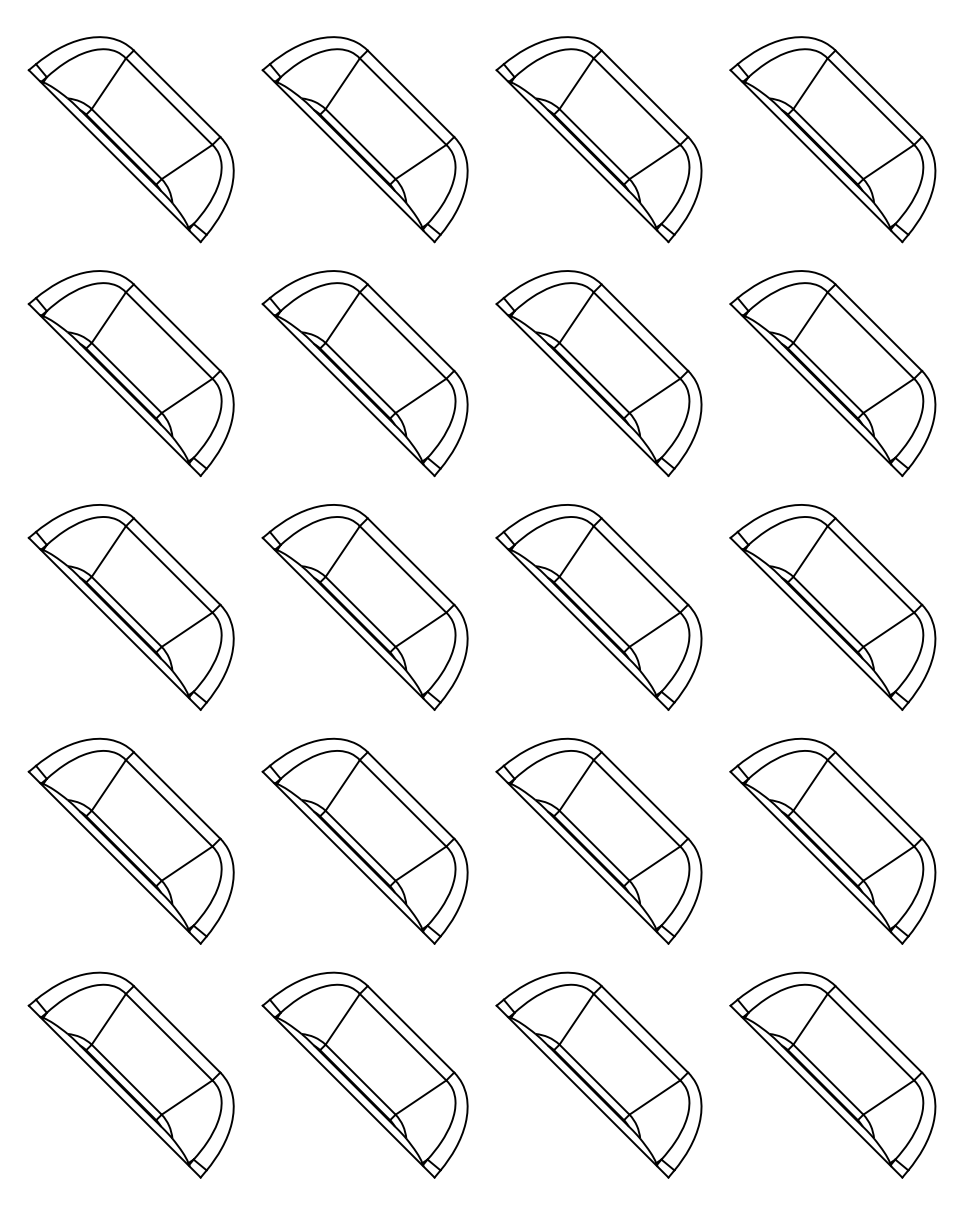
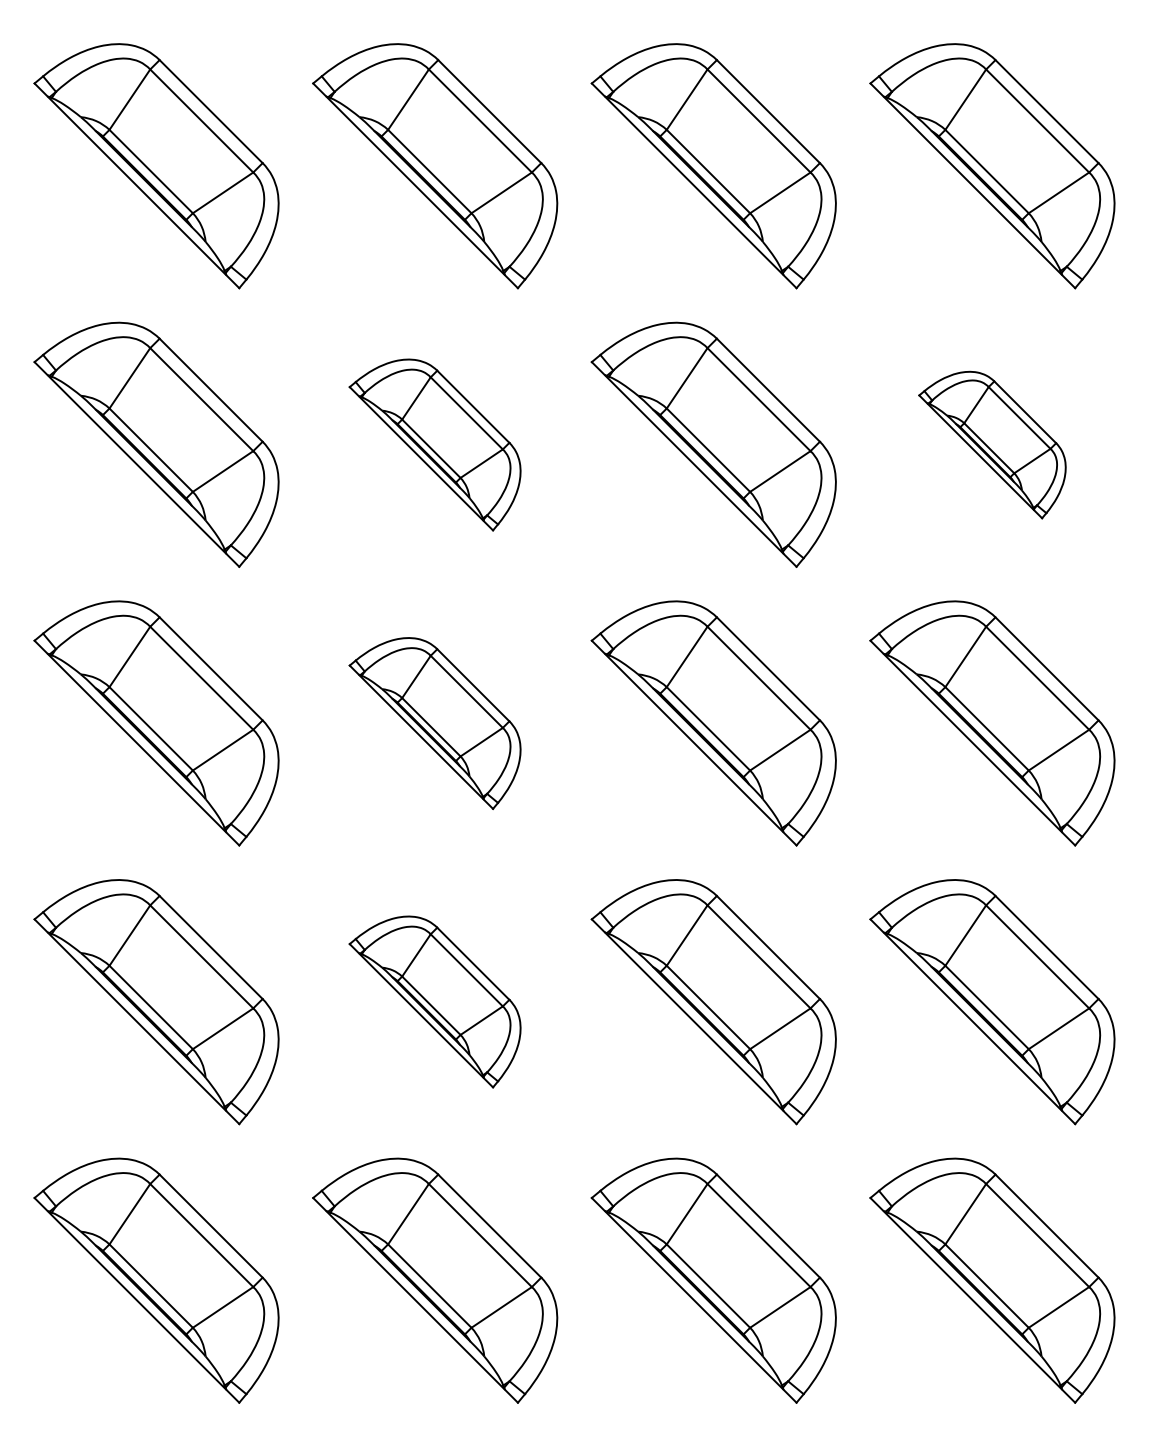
part: (364, 373) -> (434, 444), size x0.7
part: (832, 373) -> (991, 444), size x0.6
part: (364, 607) -> (434, 723), size x0.7
part: (364, 840) -> (434, 1001), size x0.7

